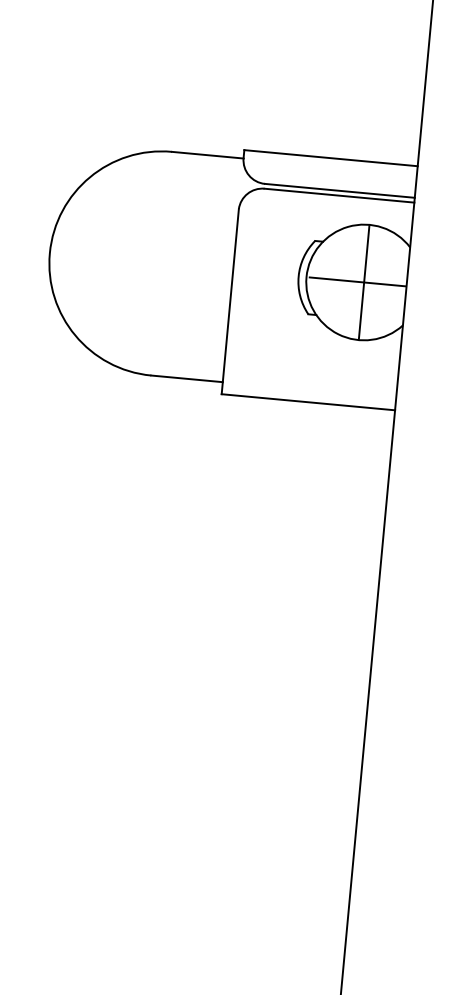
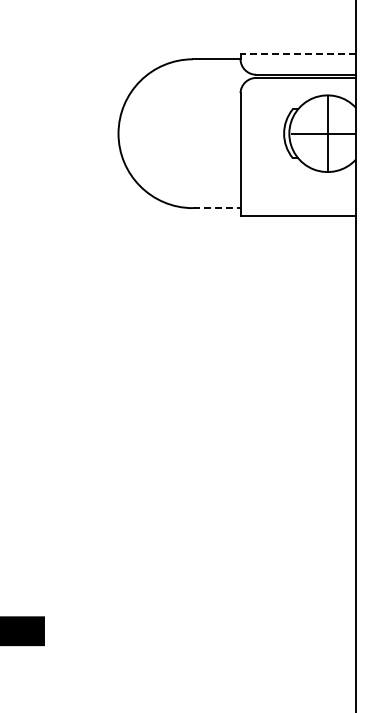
line: (331, 157) -> (298, 53), solid -> dashed
line: (186, 379) -> (216, 208), solid -> dashed

